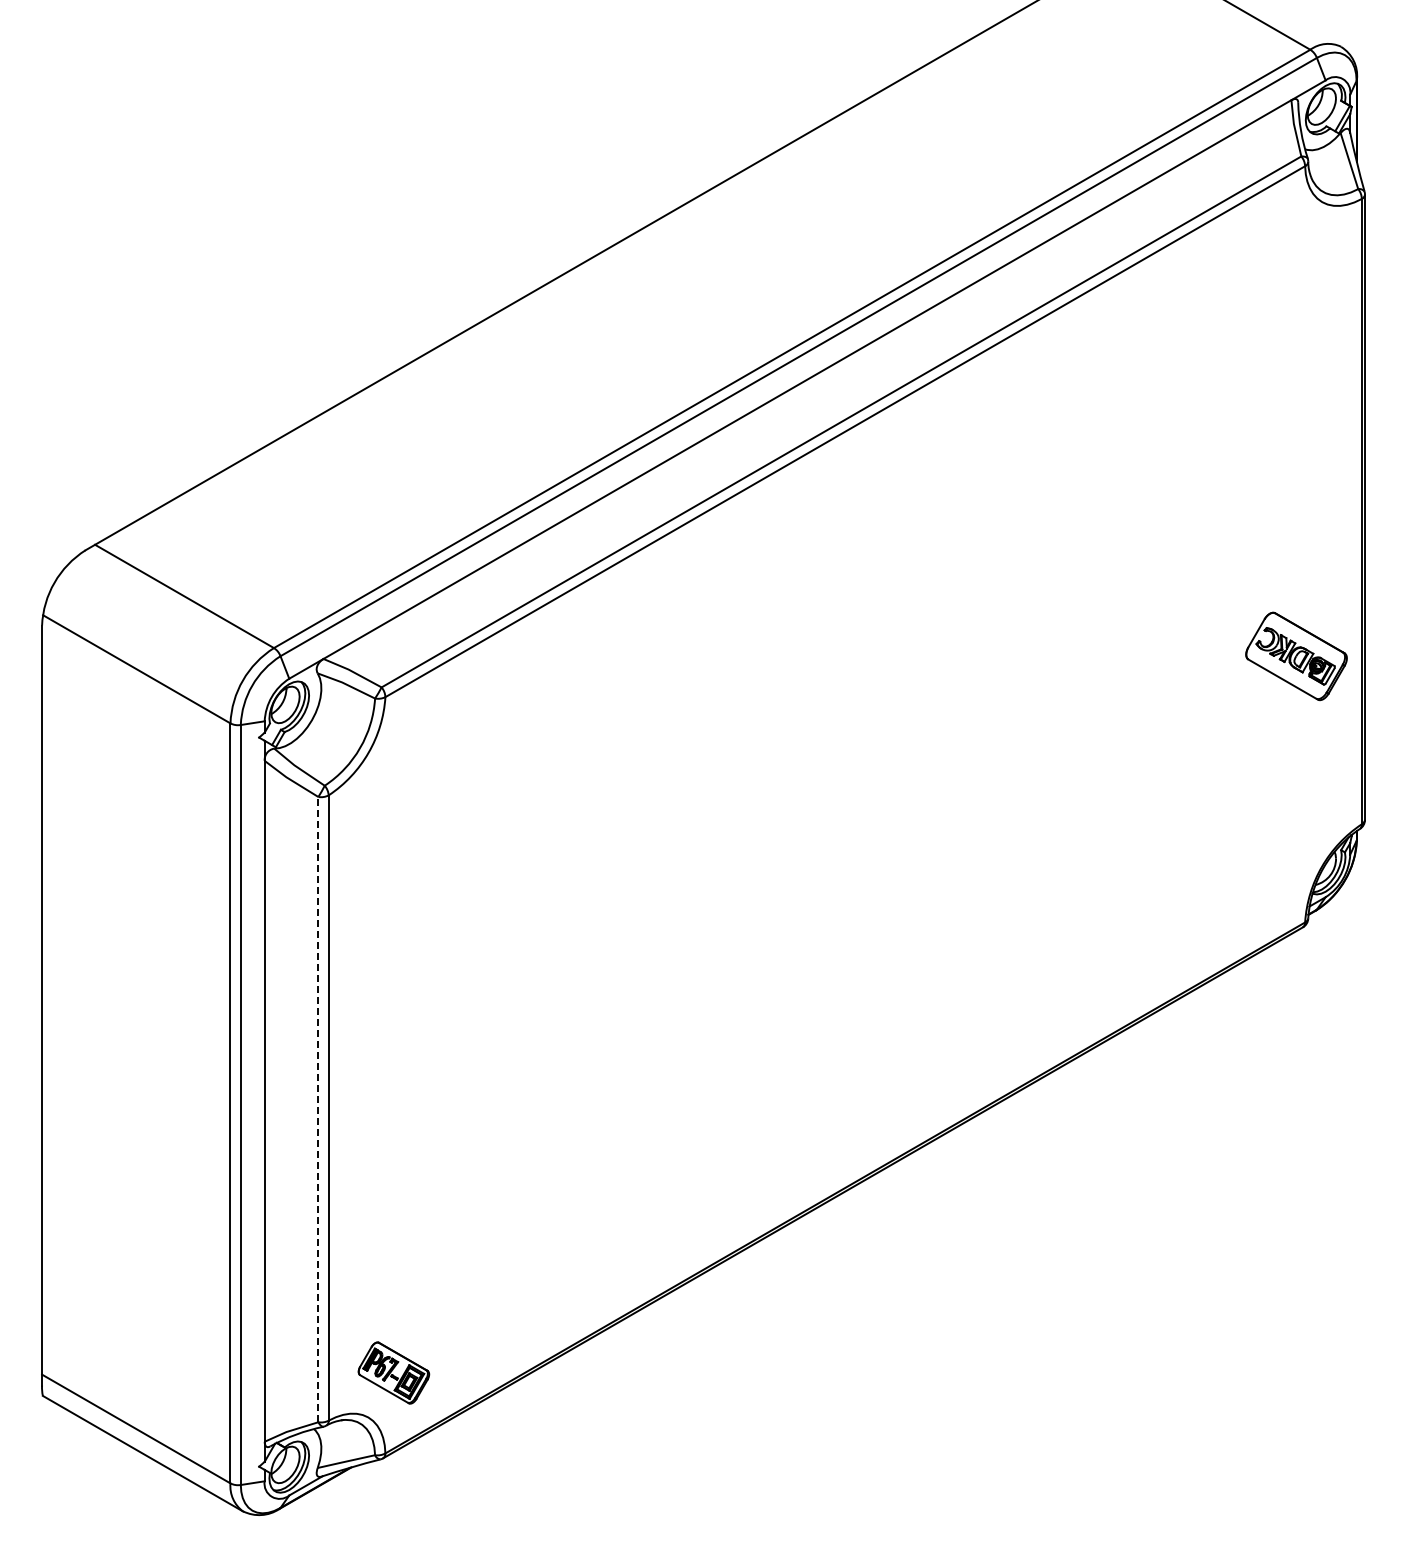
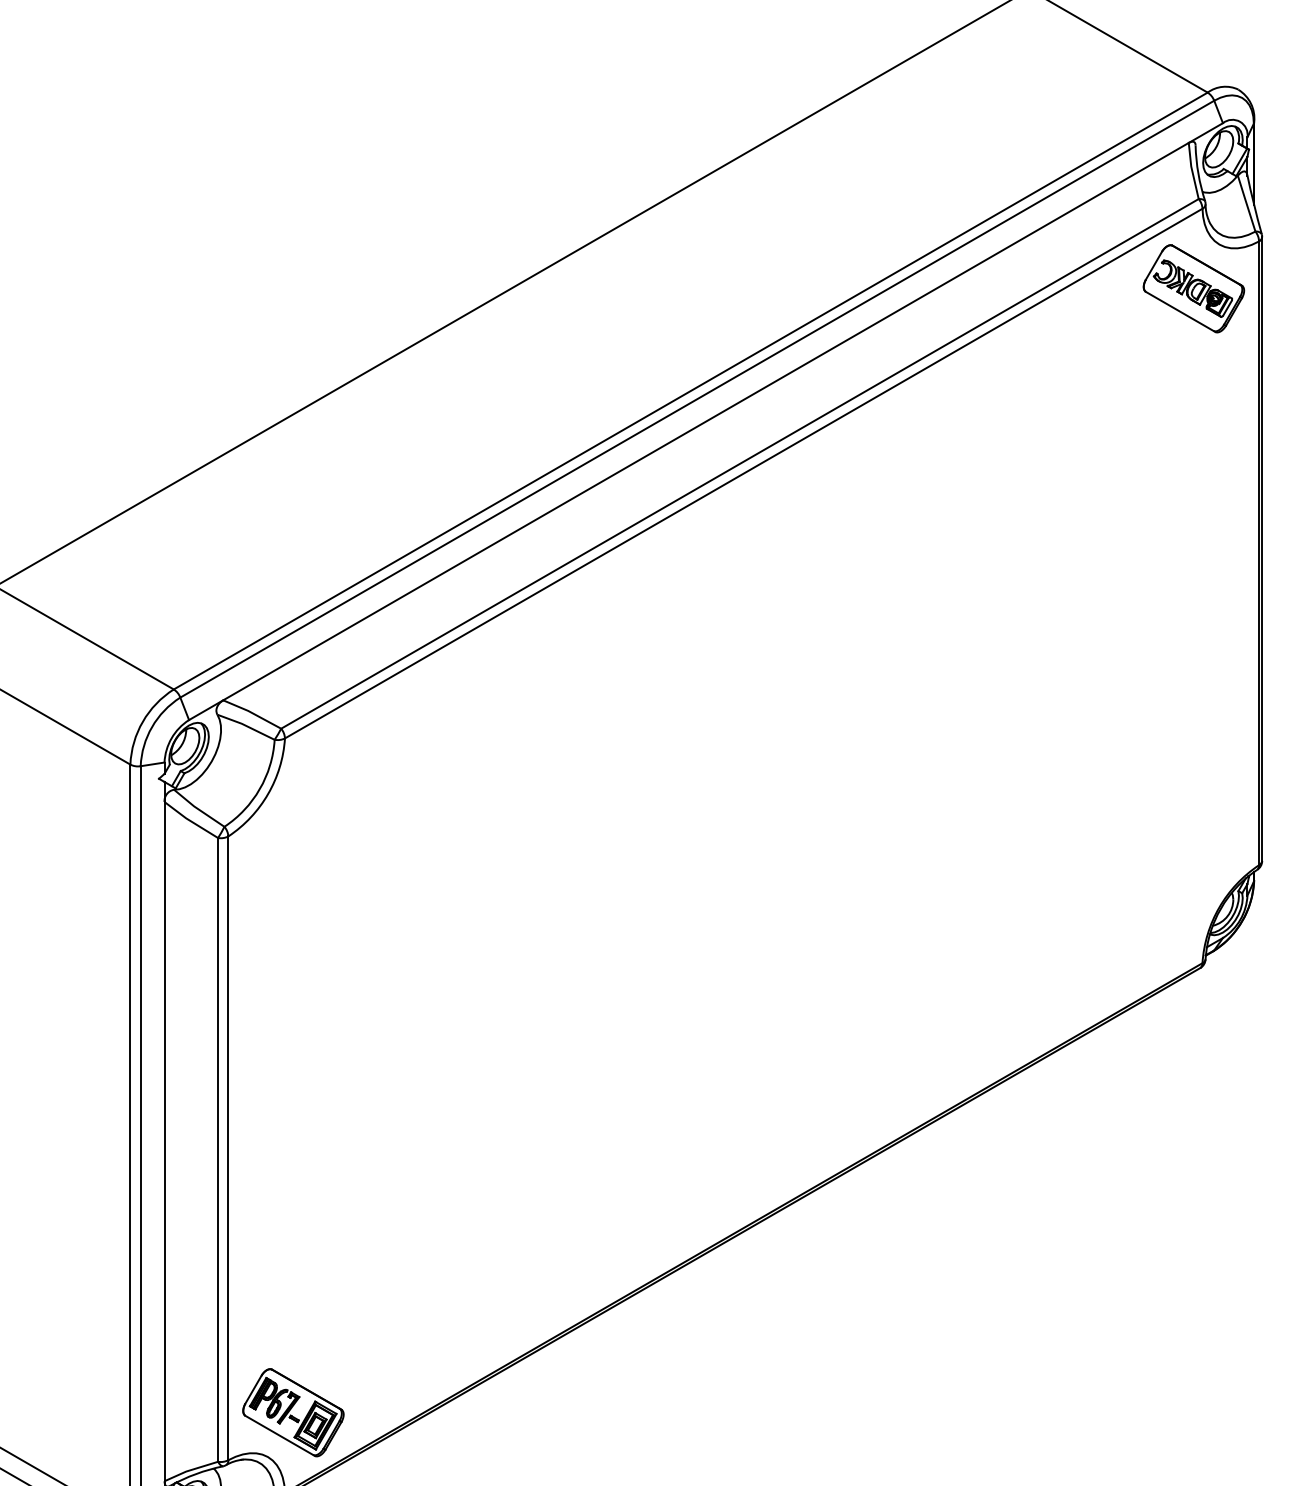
part: (1296, 656) -> (1193, 288), moved
line: (318, 1109) -> (218, 1149), dashed -> solid
part: (393, 1372) -> (293, 1412), size x1.43

